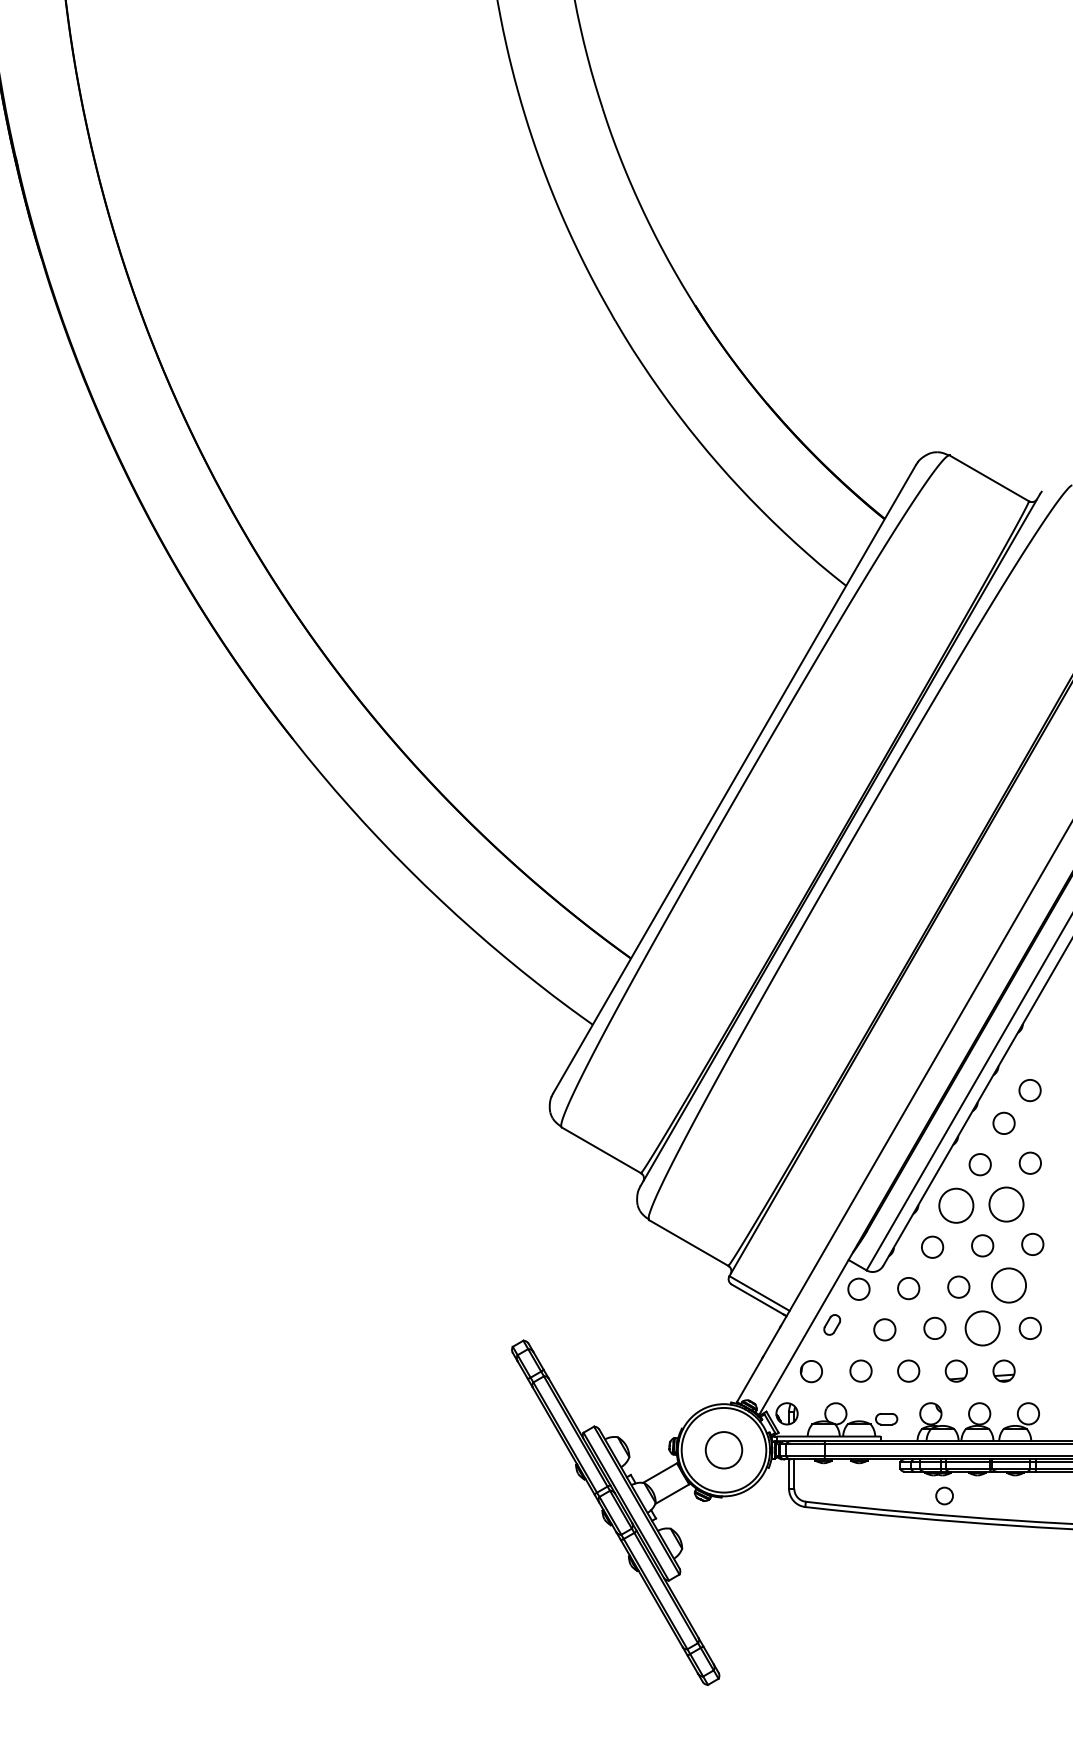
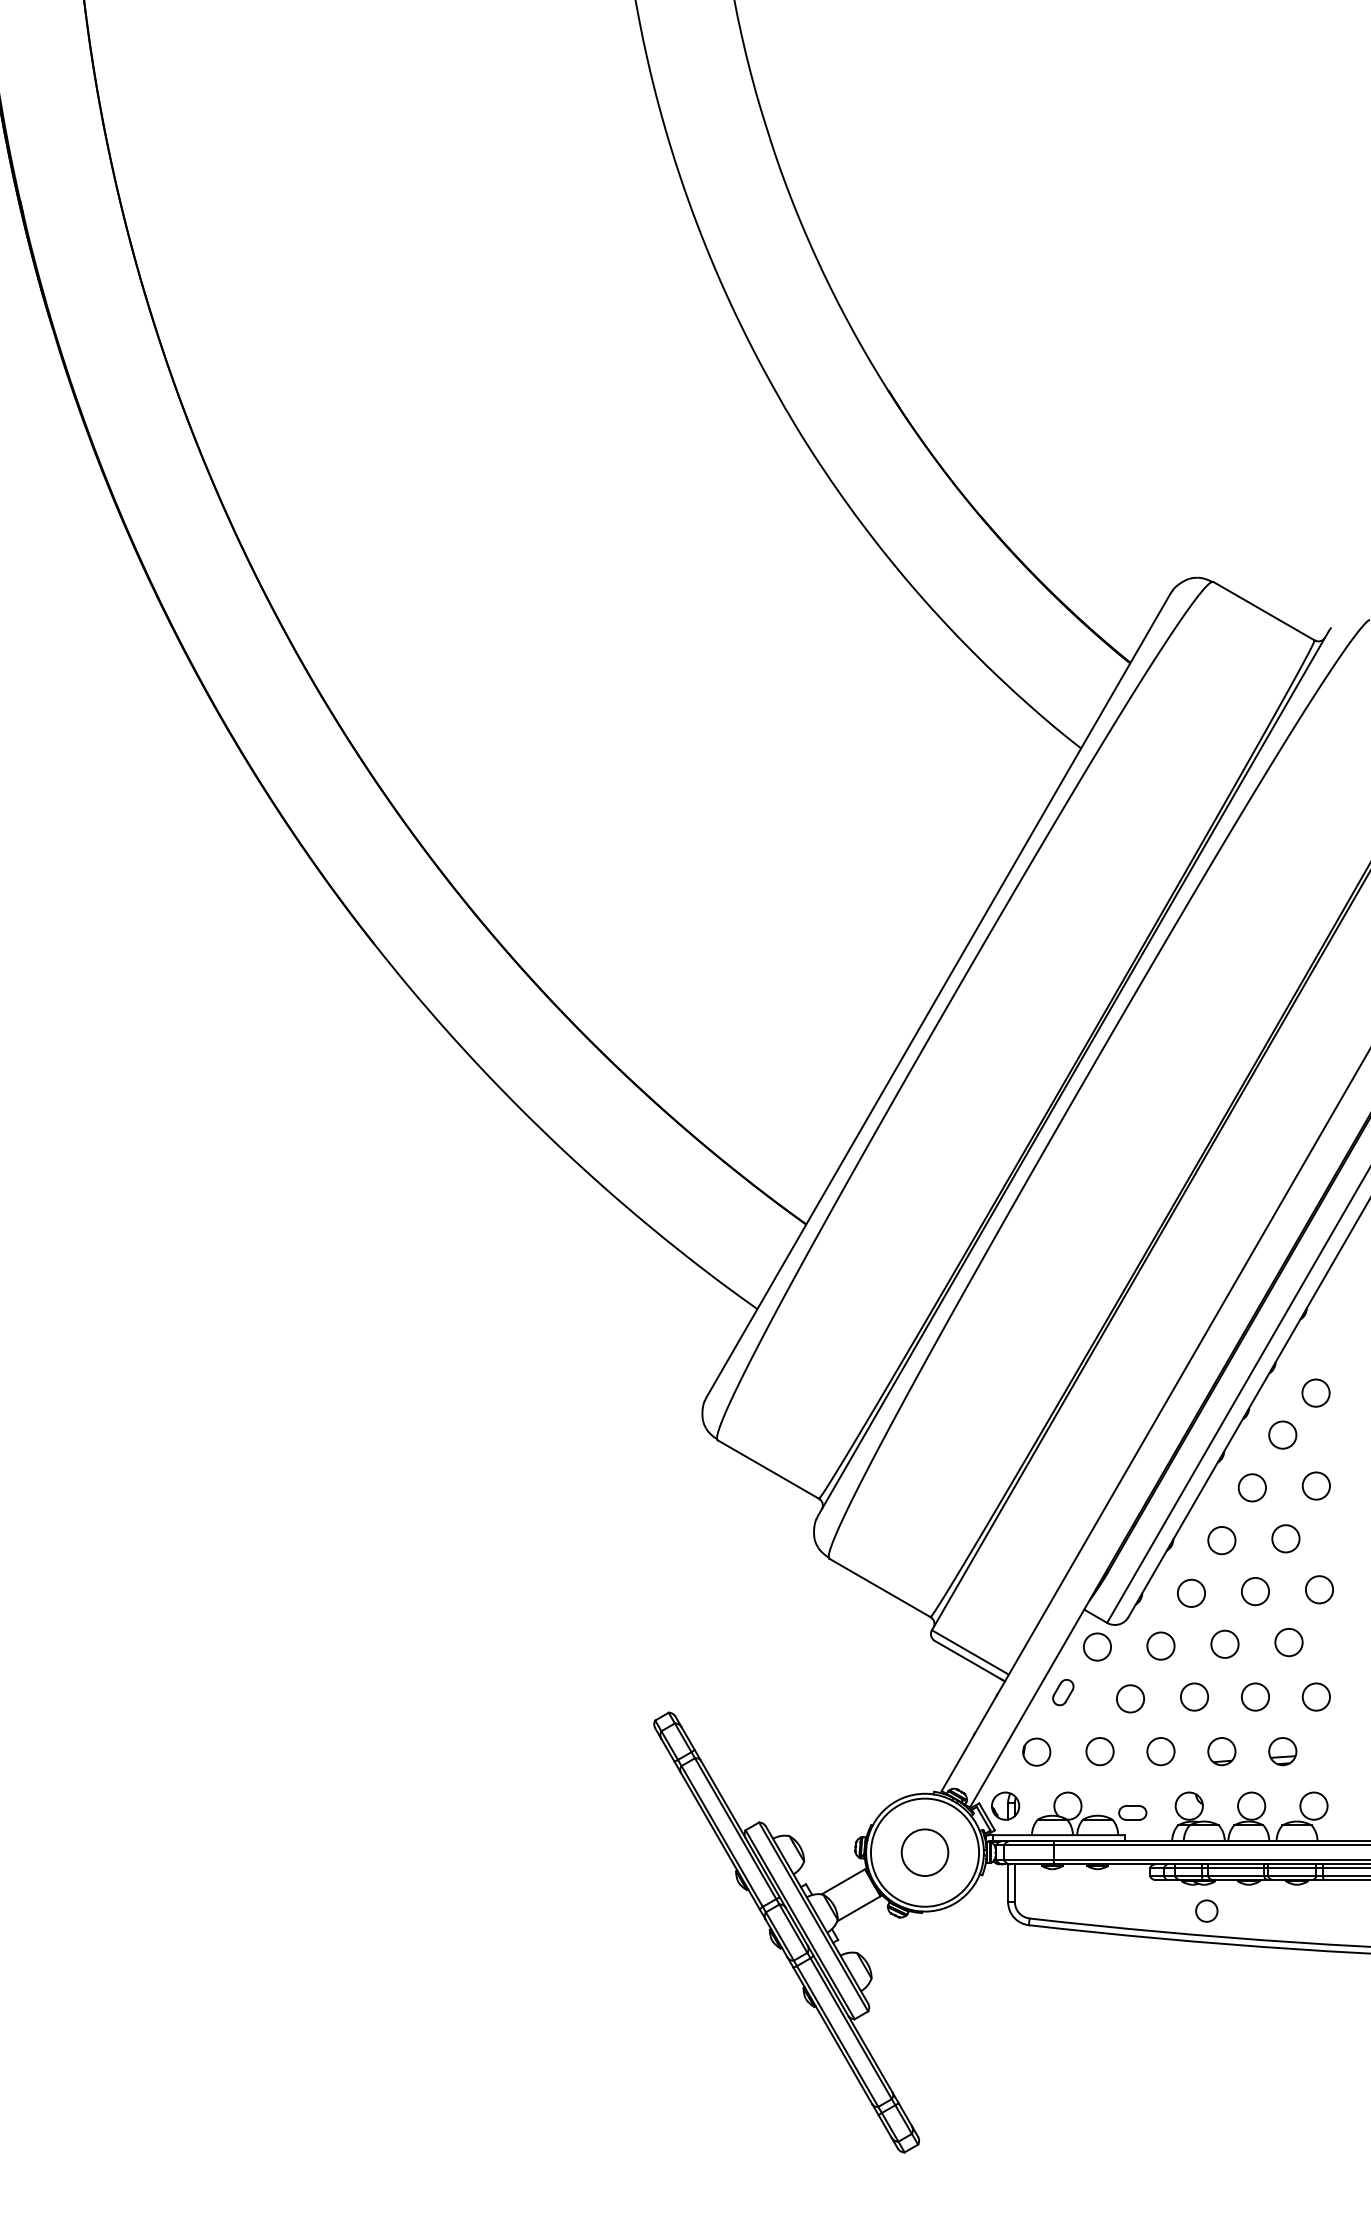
circle: (1006, 1204) -> (1285, 1538), size x0.62
circle: (956, 1205) -> (1221, 1540), size x0.62
circle: (1008, 1285) -> (1288, 1642), size x0.62
circle: (982, 1328) -> (1255, 1696), size x0.62

